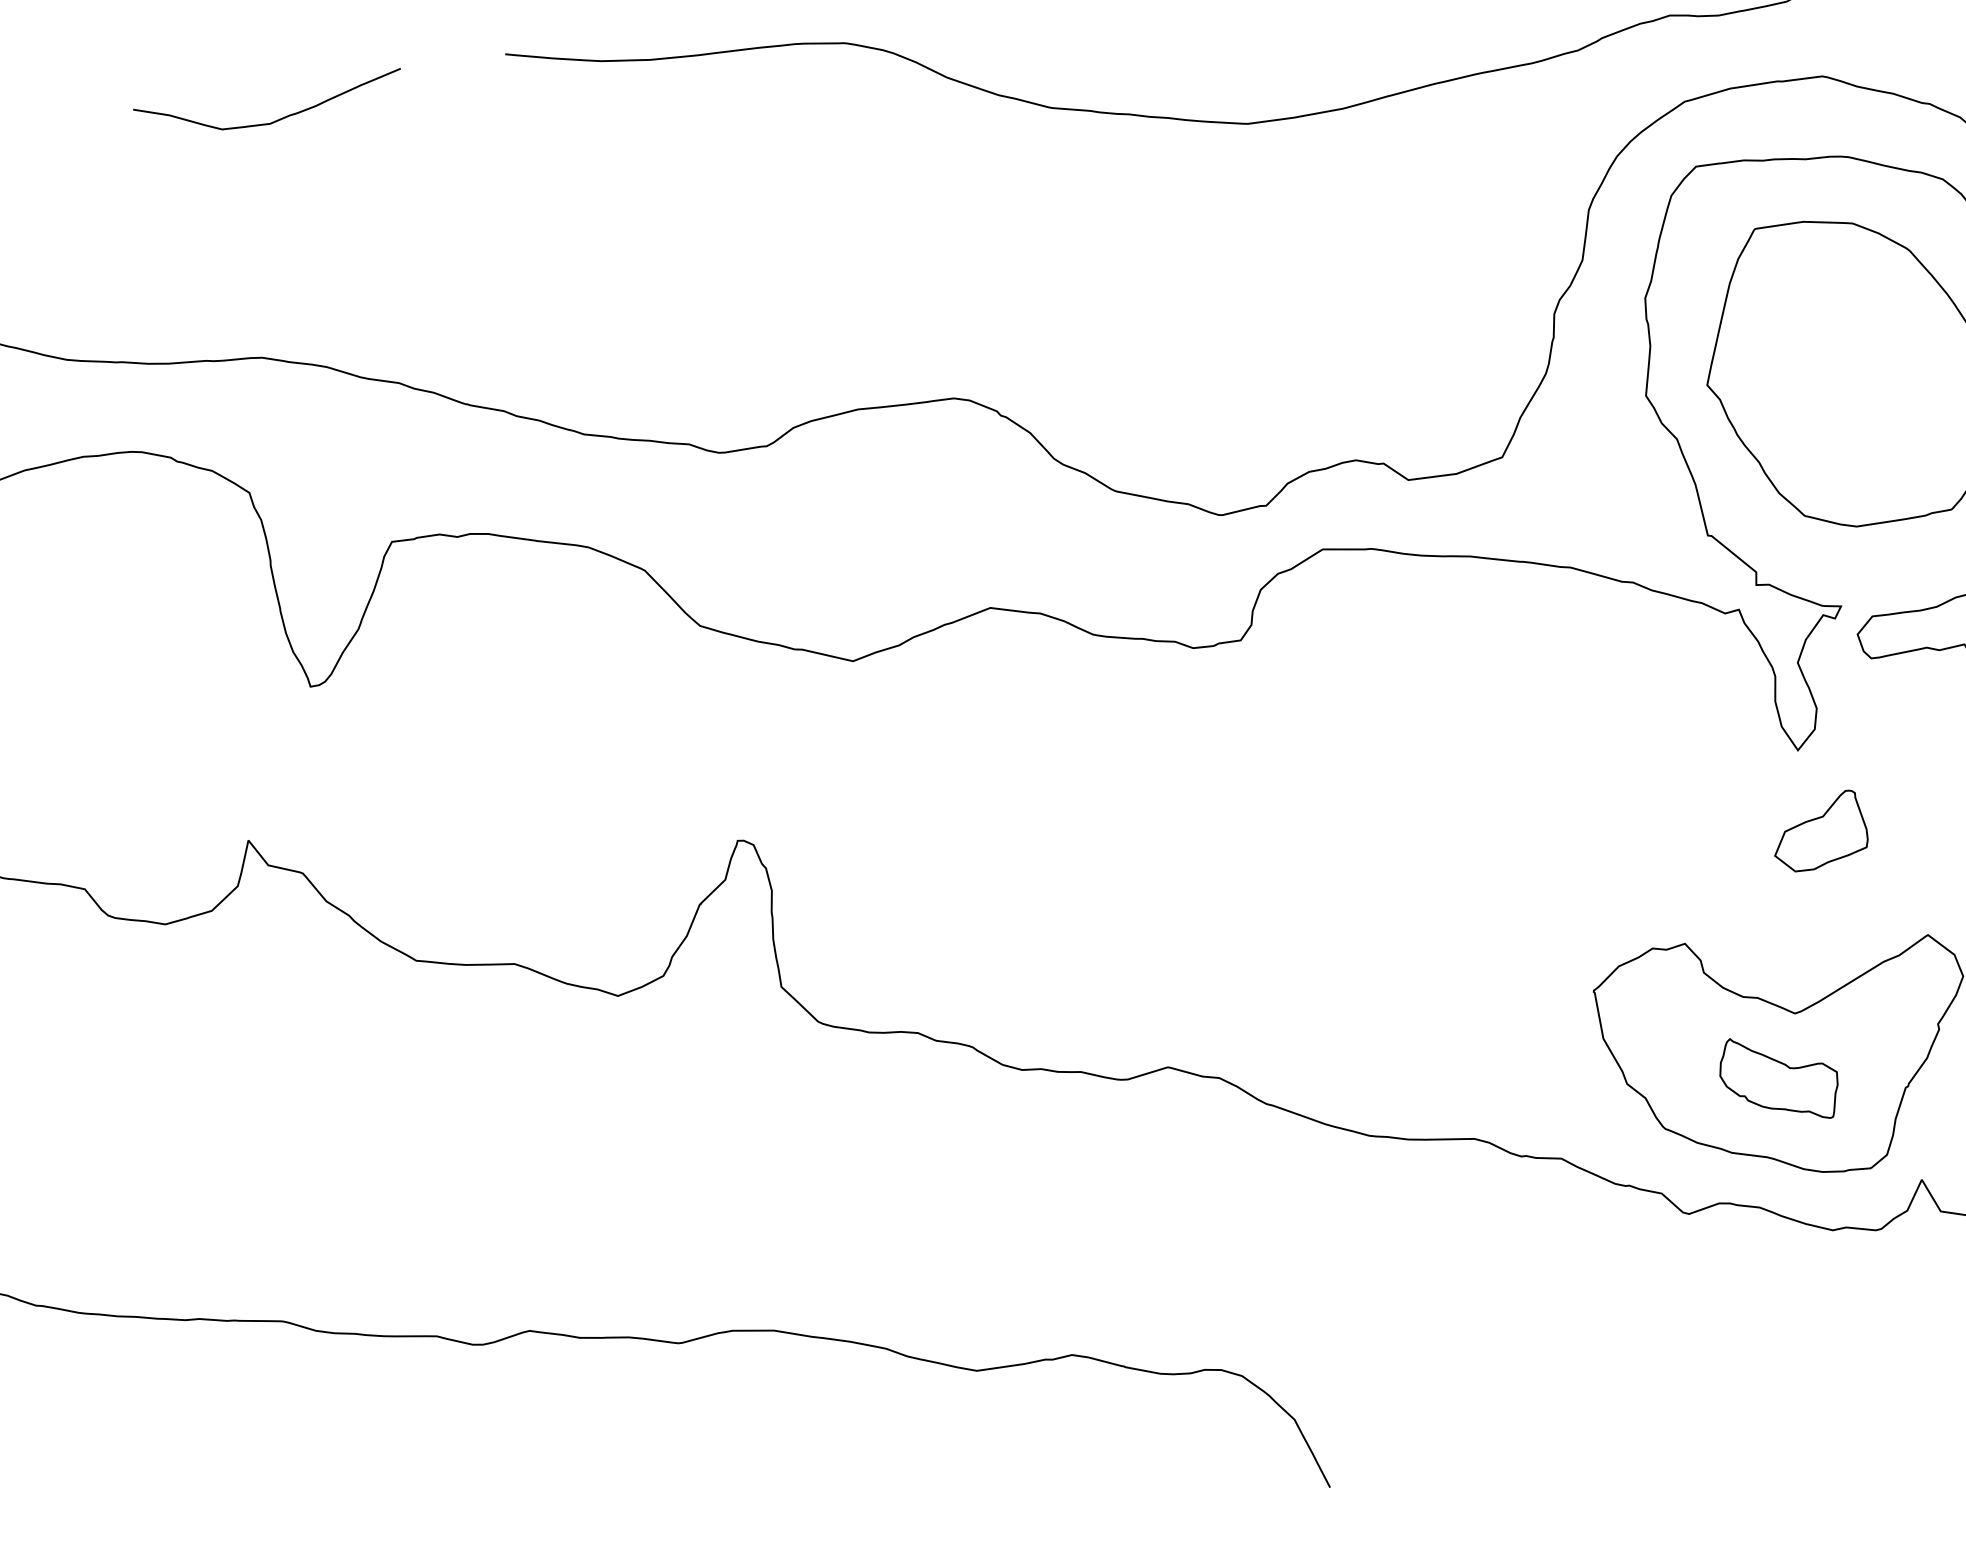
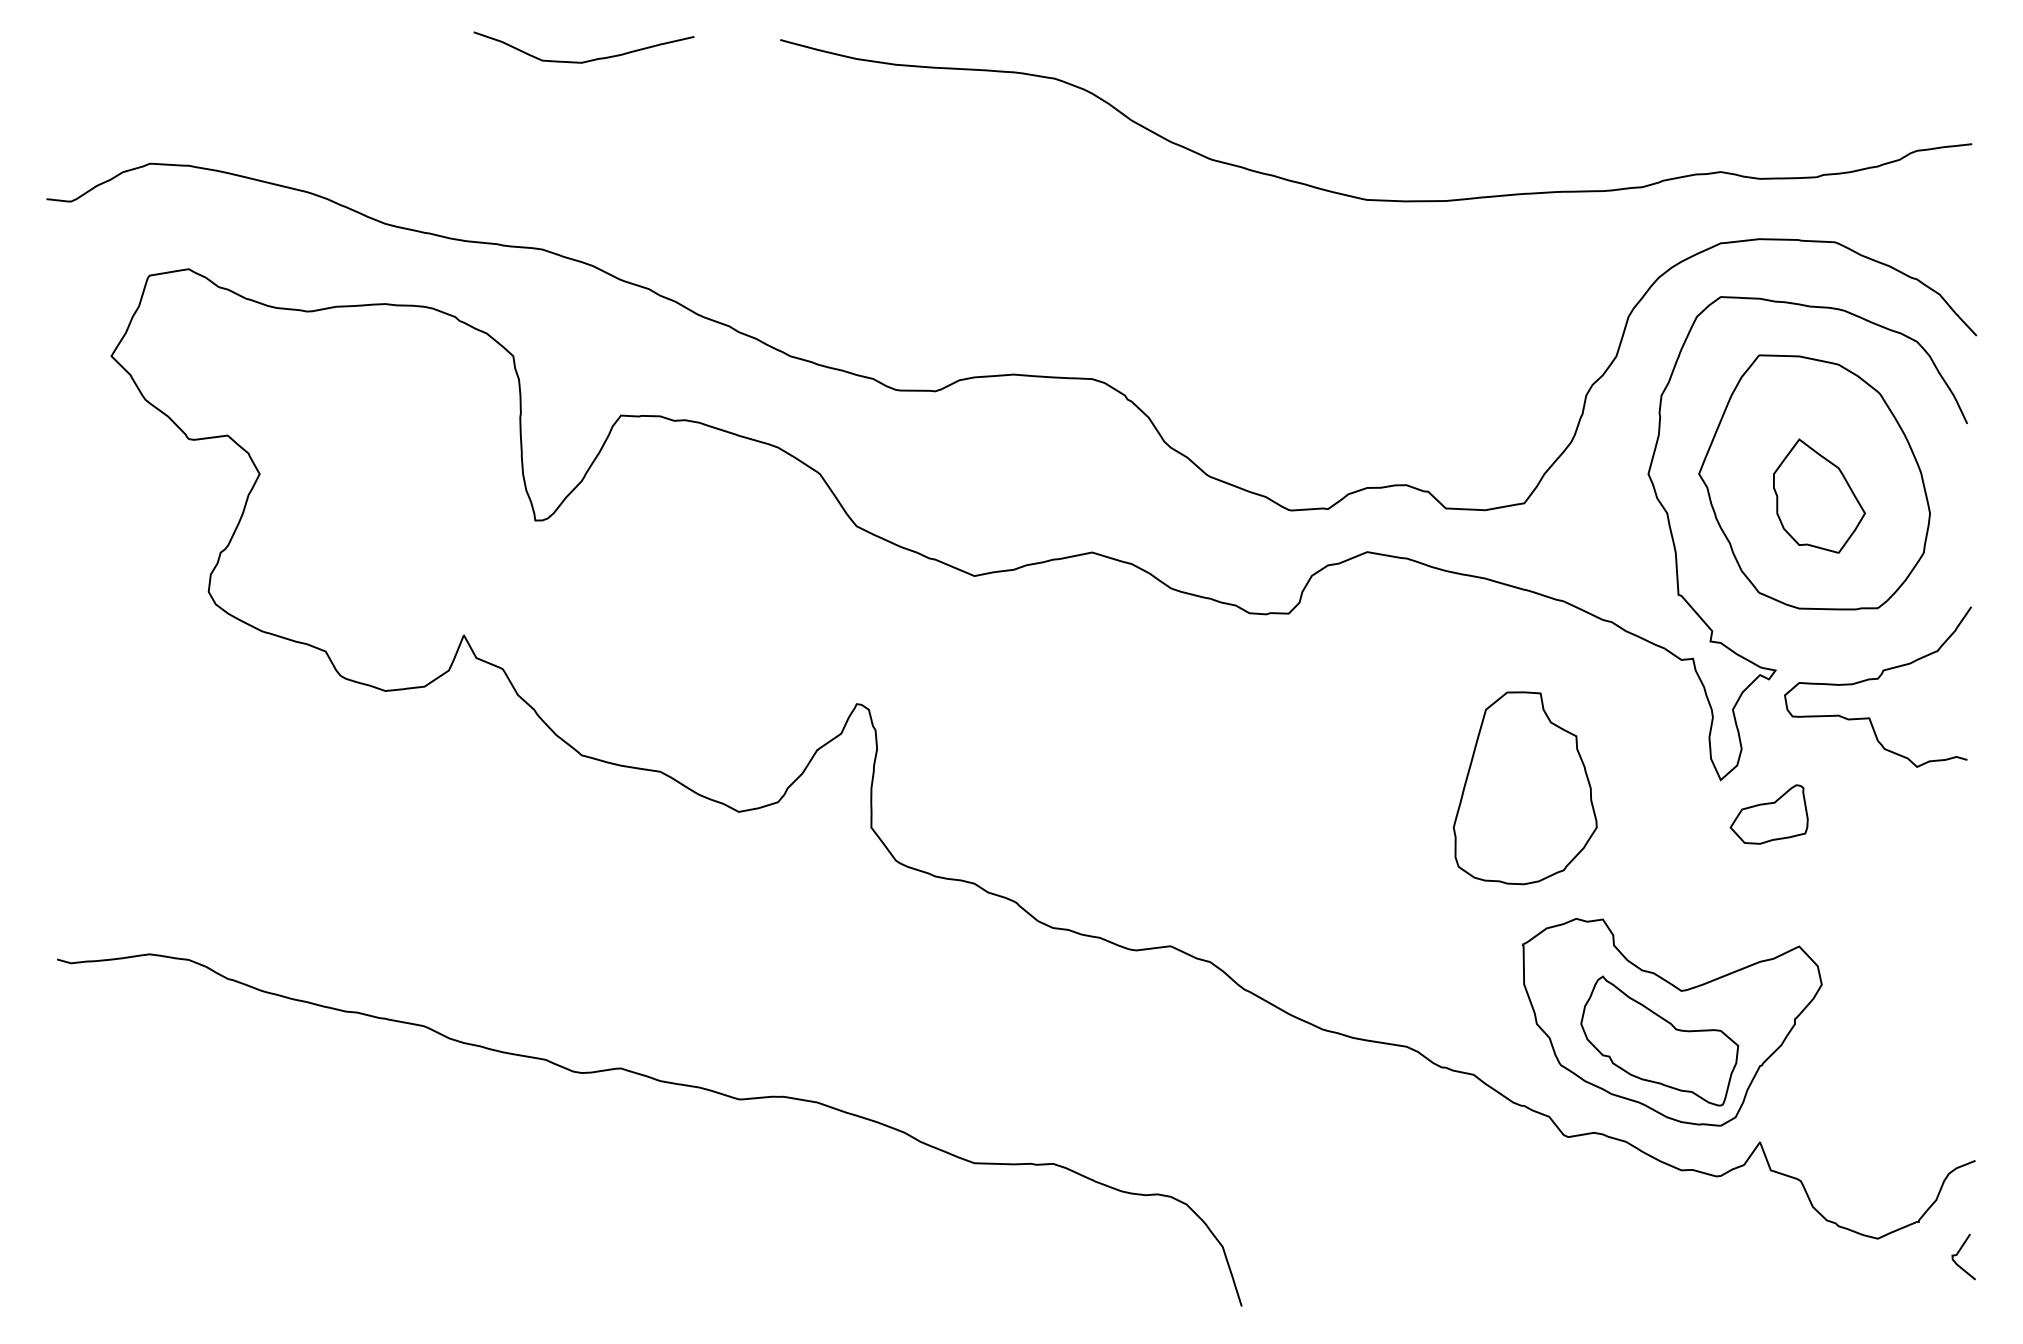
part: (1857, 385) -> (1819, 495), added
part: (1562, 801) -> (1524, 788), added
part: (1818, 832) -> (1768, 814), moved
part: (1778, 1078) -> (1659, 1040), size x1.67

